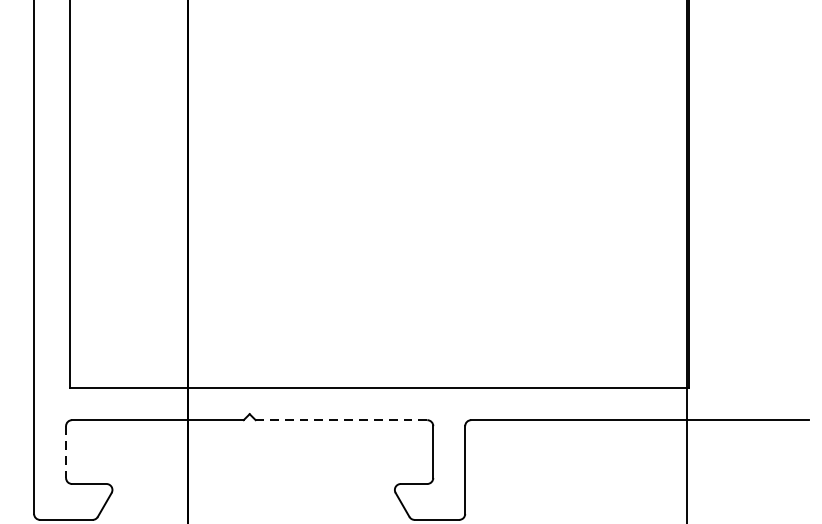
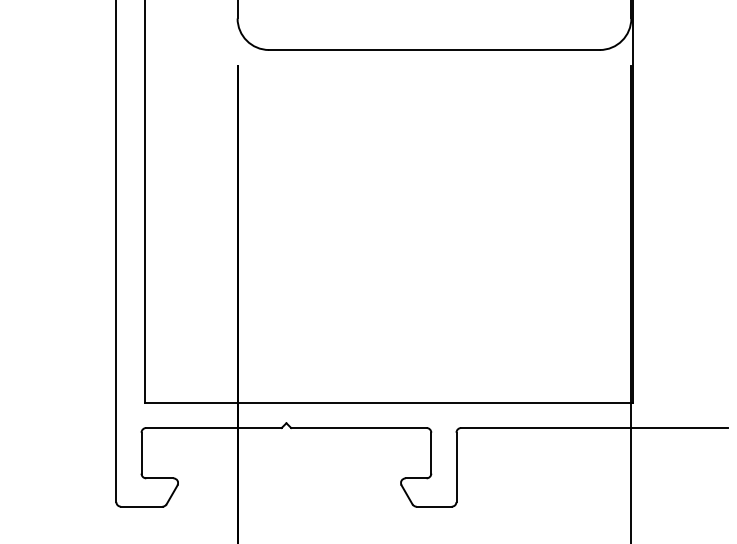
line: (341, 419) -> (358, 427), dashed -> solid
line: (66, 452) -> (141, 453), dashed -> solid

